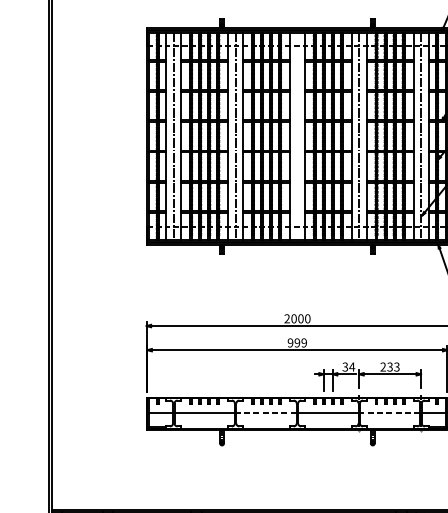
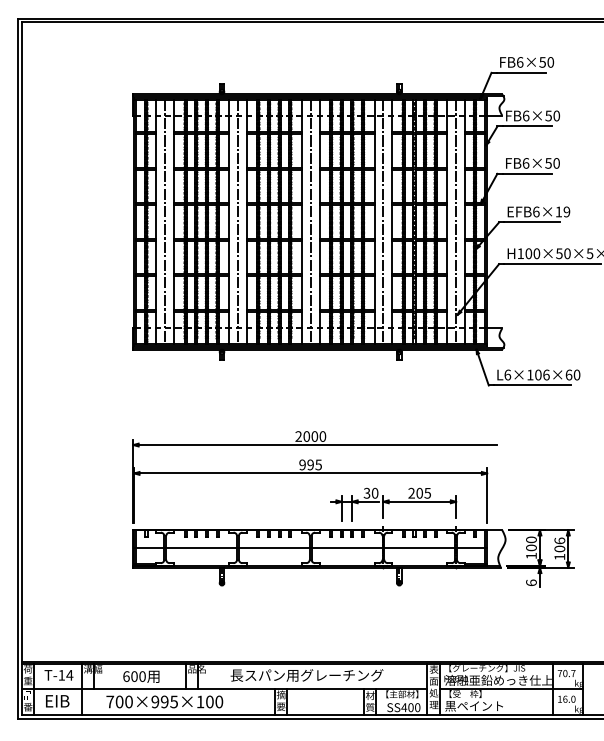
line: (297, 136) -> (310, 222), added
text: (304, 342) -> (318, 464), 999 -> 995
text: (351, 366) -> (374, 492), 34 -> 30
text: (393, 366) -> (423, 492), 233 -> 205
line: (265, 413) -> (273, 547), dashed -> solid
line: (389, 413) -> (419, 547), dashed -> solid

